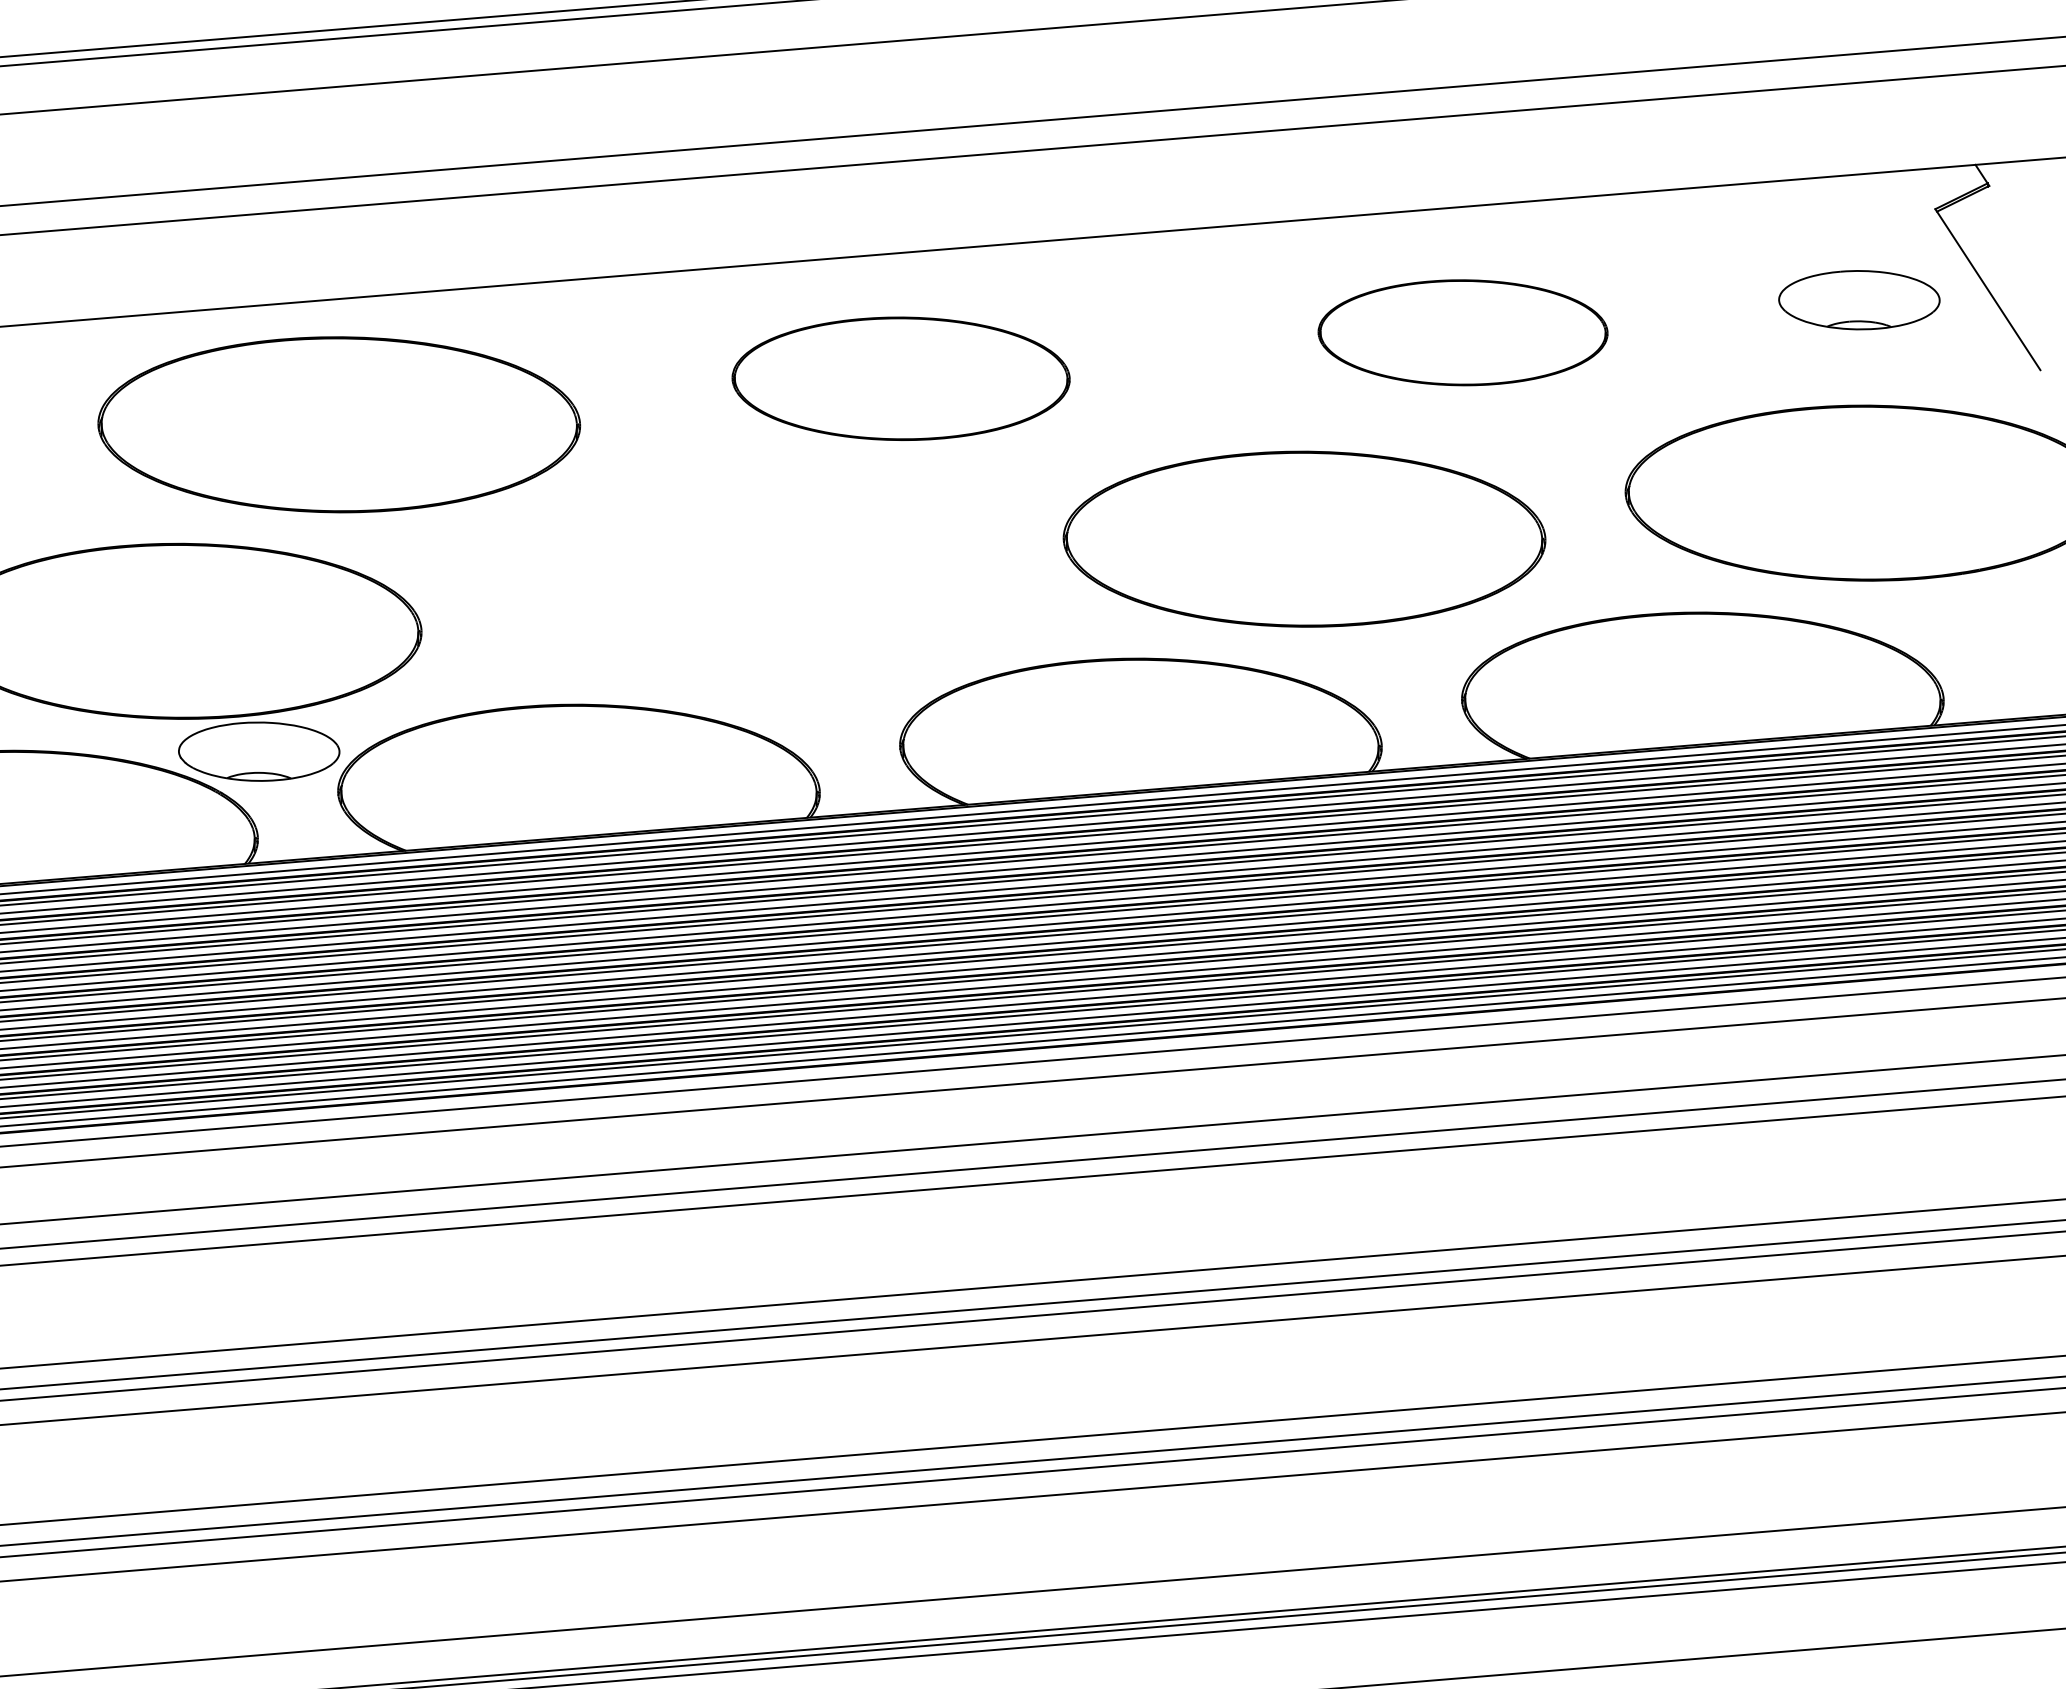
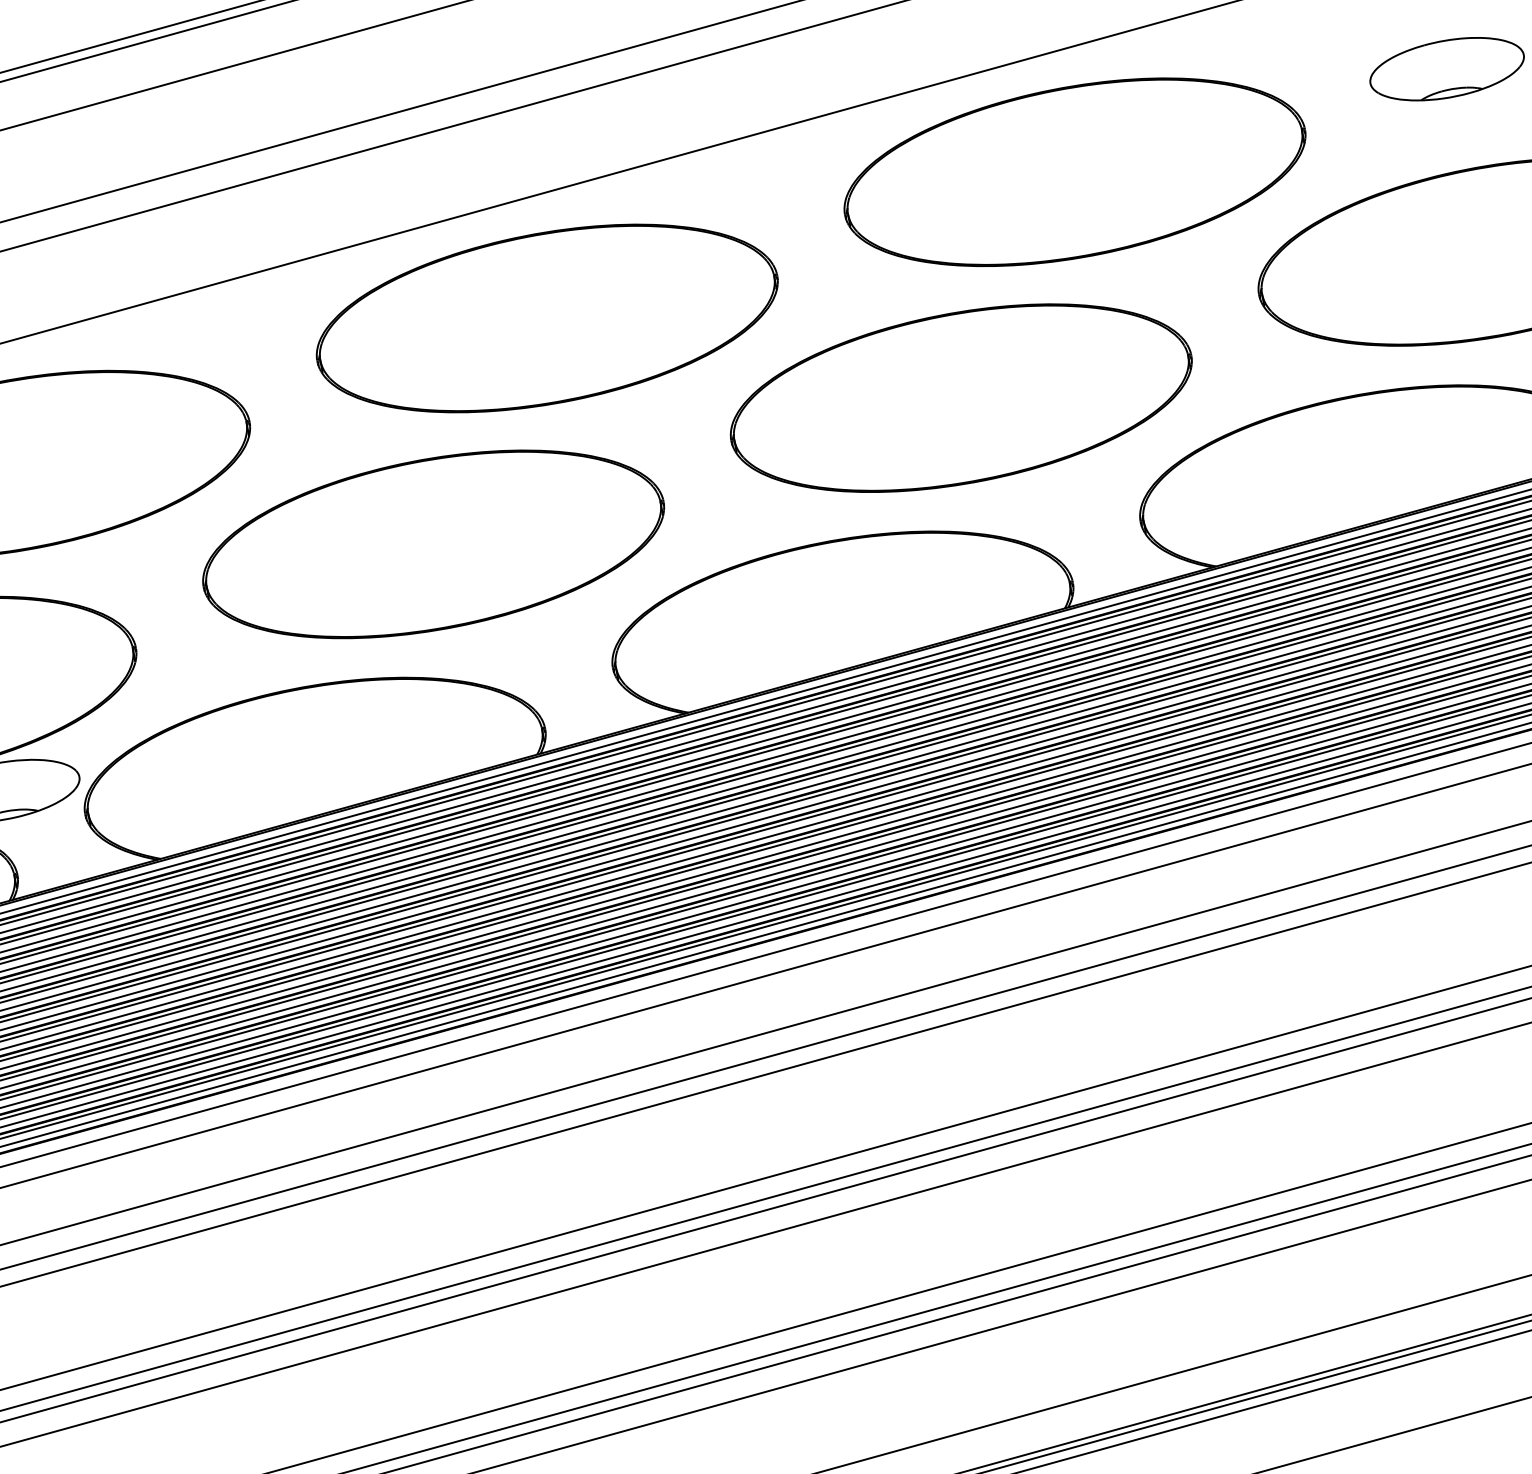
part: (1462, 332) -> (1074, 172), size x1.67
part: (900, 378) -> (546, 318), size x1.43
part: (742, 584) -> (433, 543), added

